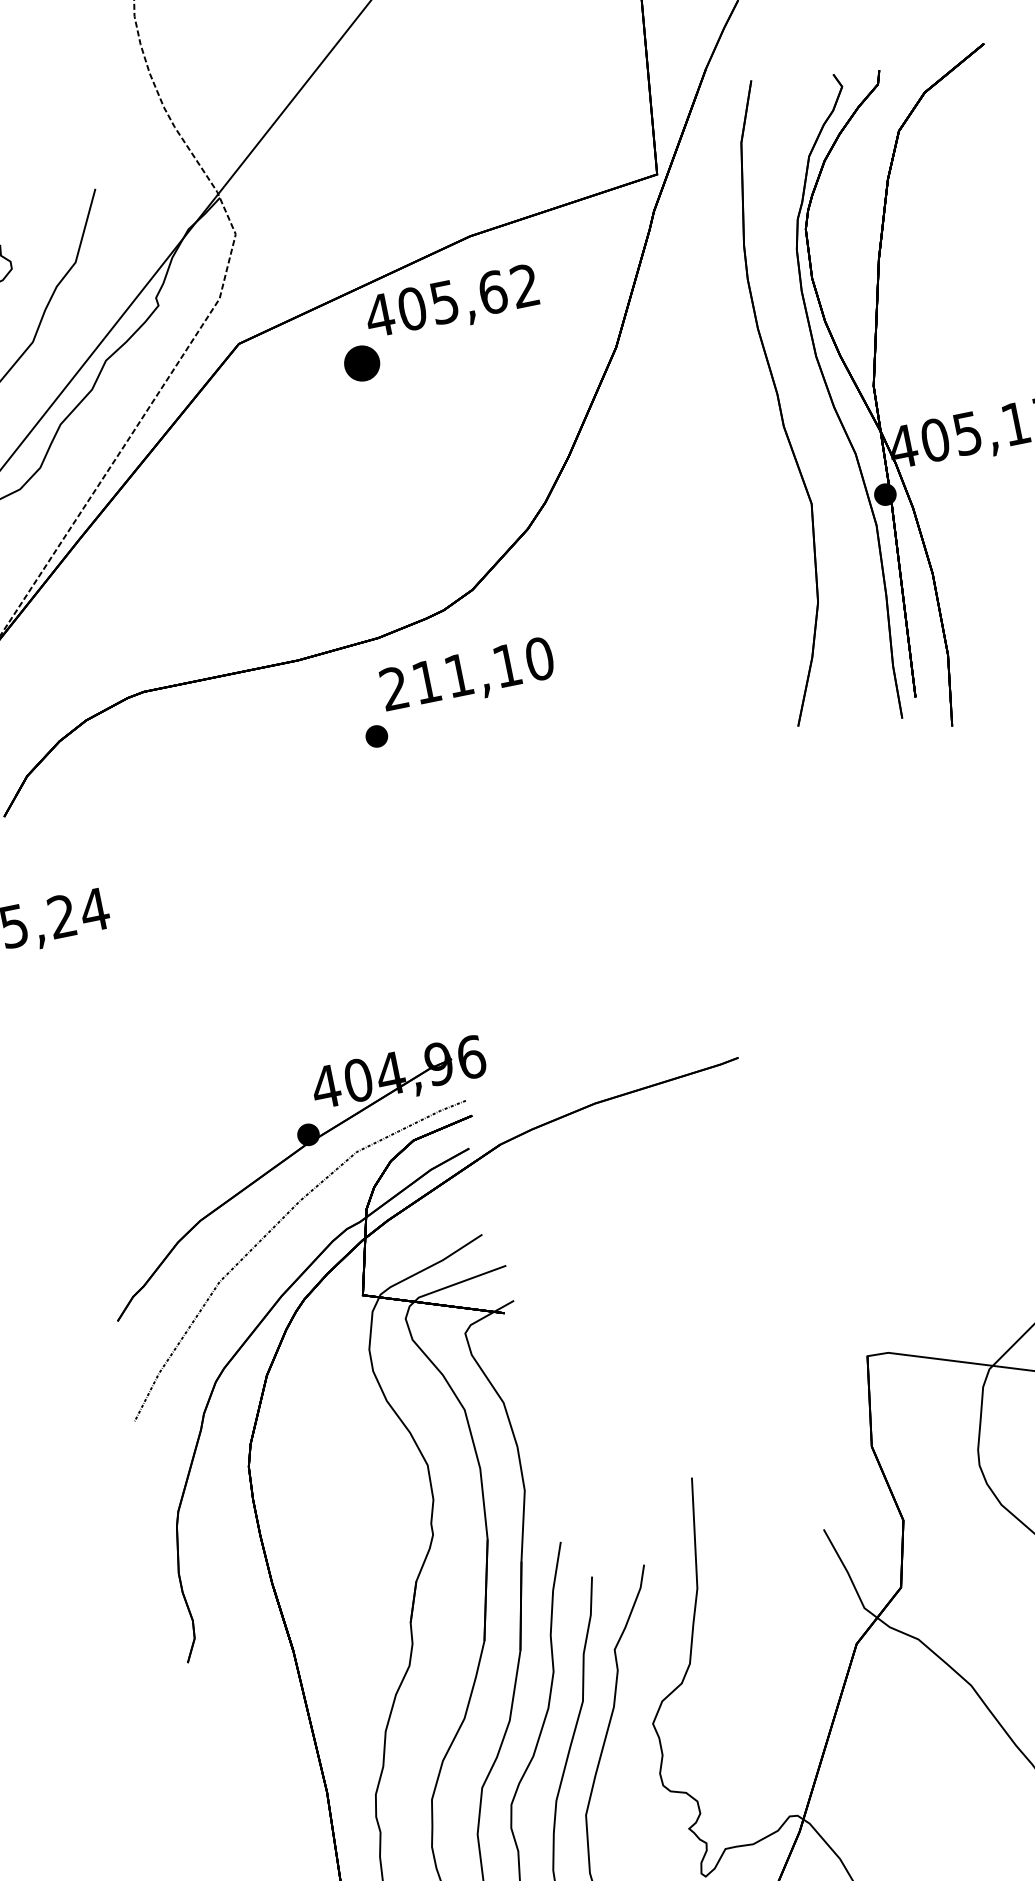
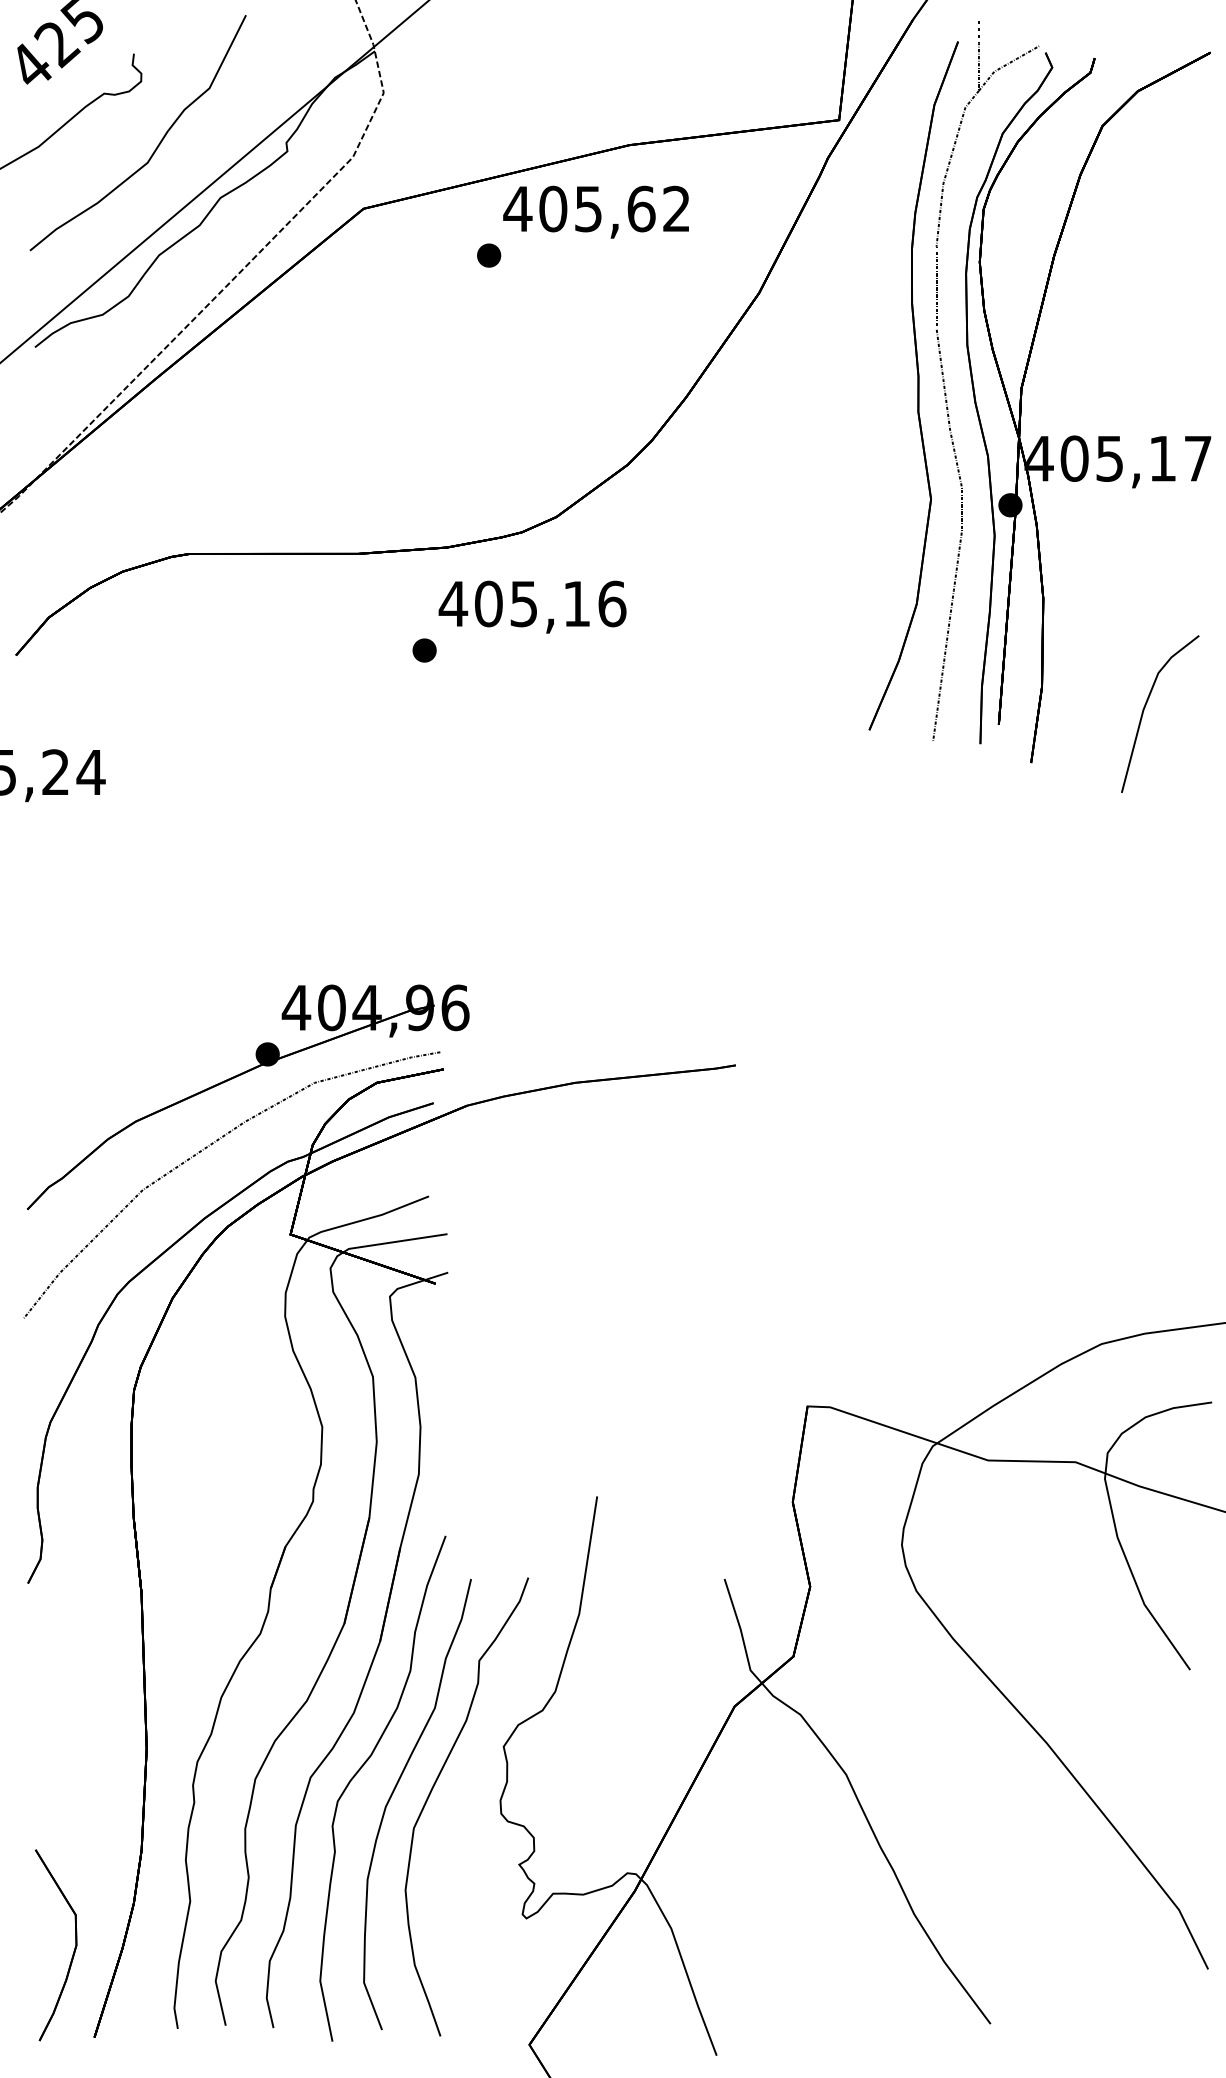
part: (362, 363) -> (489, 255), size x0.62
part: (803, 398) -> (945, 386), added
text: (466, 673) -> (532, 603), 211,10 -> 405,16

